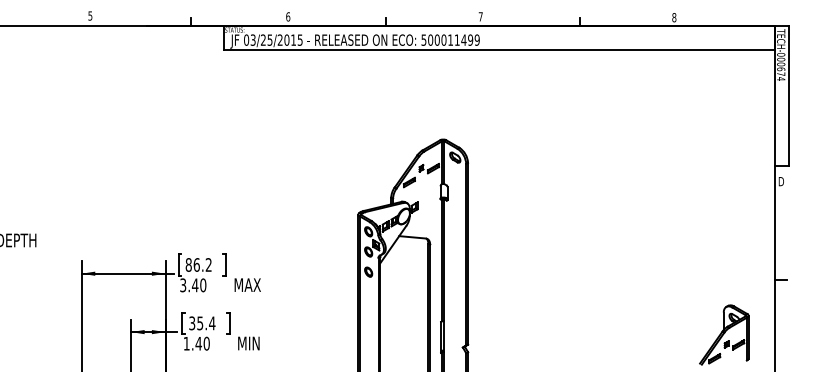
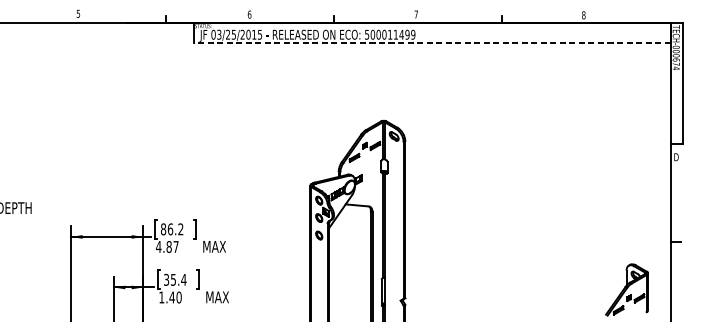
line: (498, 49) -> (431, 42), solid -> dashed
text: (192, 285) -> (166, 247), 3.40 -> 4.87
text: (256, 343) -> (222, 297), MIN -> MAX

